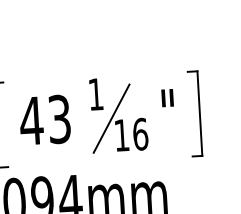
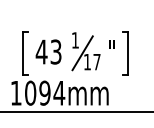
text: (139, 133) -> (96, 61), 16 -> 17

